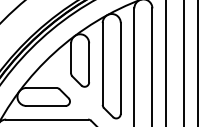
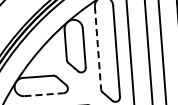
line: (102, 63) -> (97, 47), solid -> dashed
line: (46, 106) -> (44, 95), solid -> dashed

